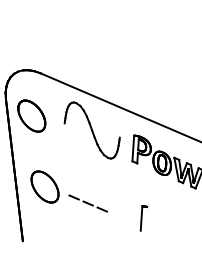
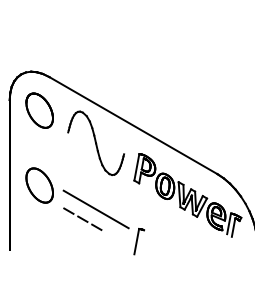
part: (31, 115) -> (39, 110), moved
part: (44, 186) -> (39, 185), moved
line: (99, 192) -> (95, 209), added

